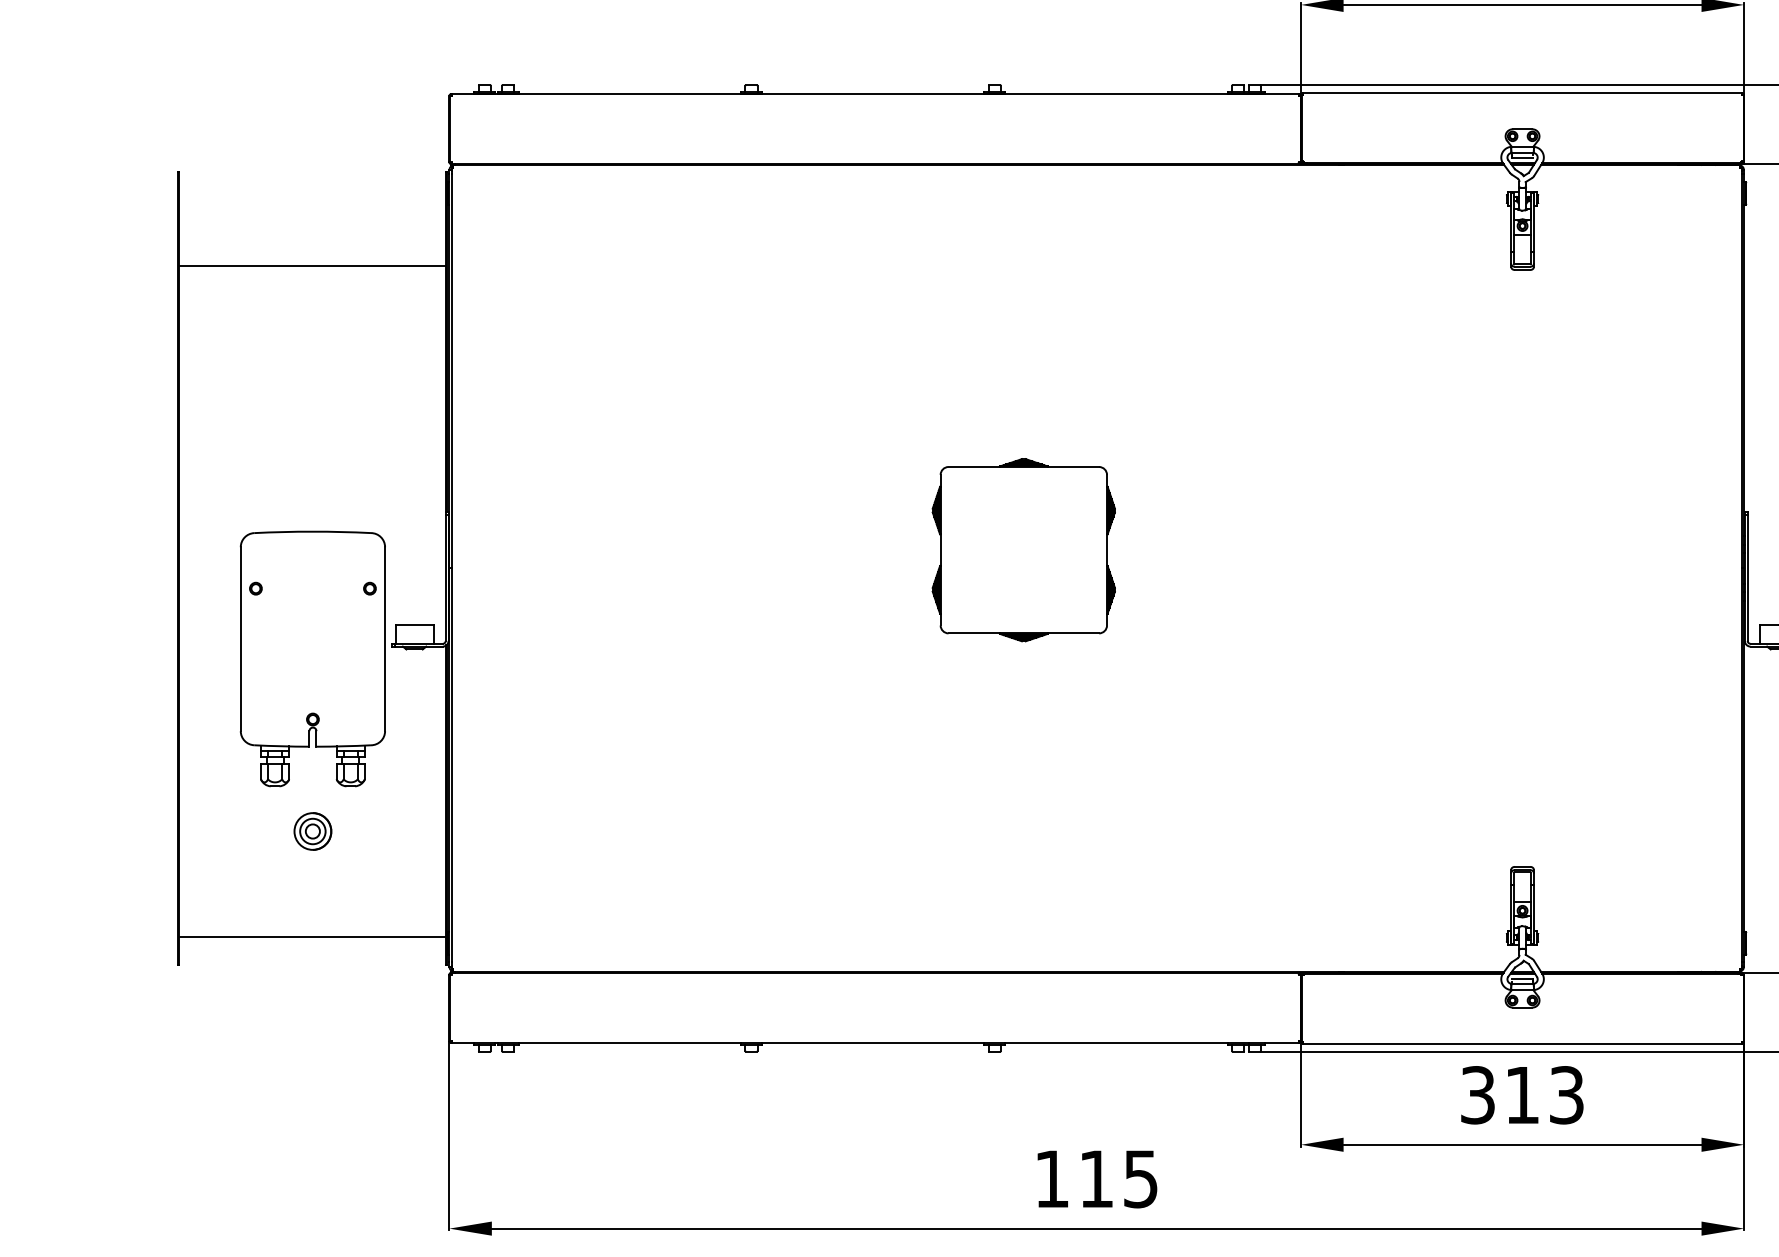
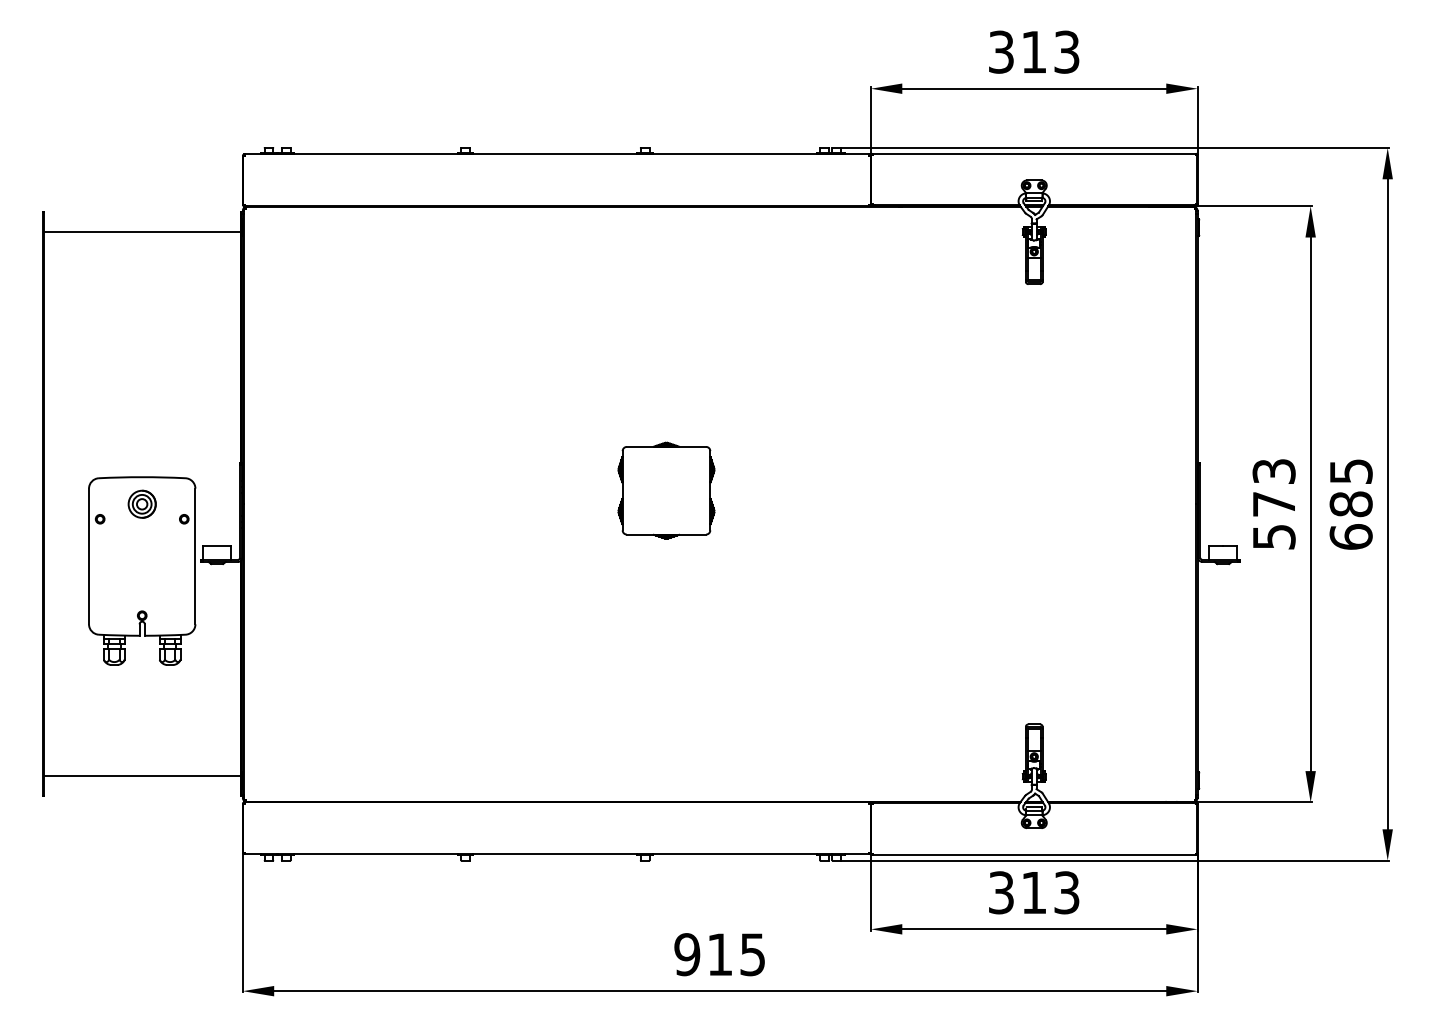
line: (311, 266) -> (141, 232), moved
part: (1023, 549) -> (666, 490), size x0.71
part: (311, 830) -> (141, 503), moved
text: (1052, 1178) -> (687, 954), 115 -> 915

